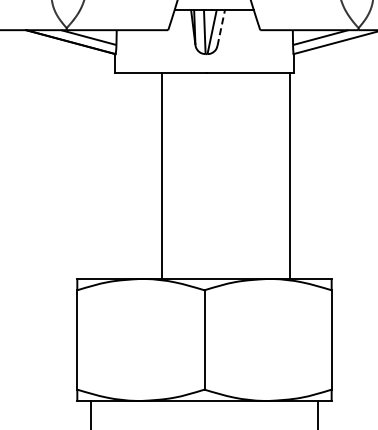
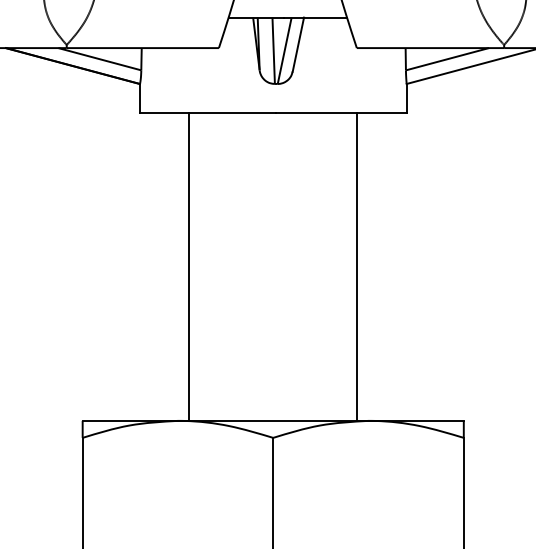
line: (221, 27) -> (298, 44), dashed -> solid
line: (161, 175) -> (189, 265), moved
line: (290, 175) -> (357, 265), moved

